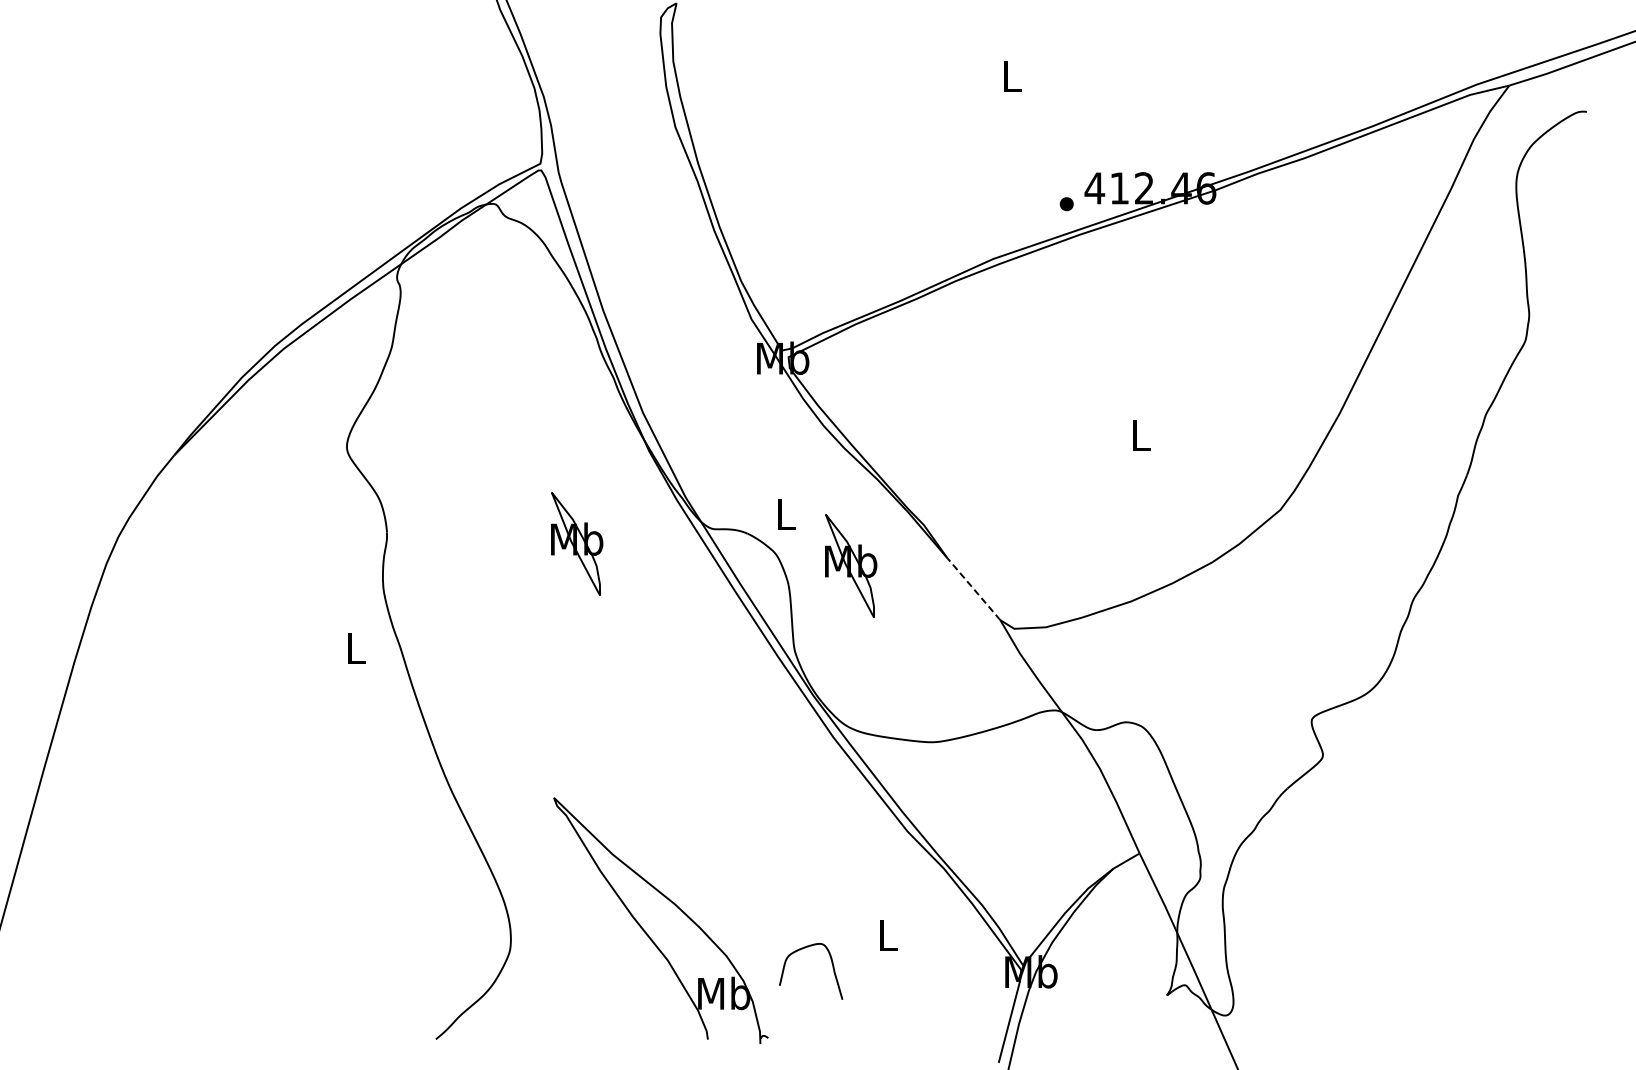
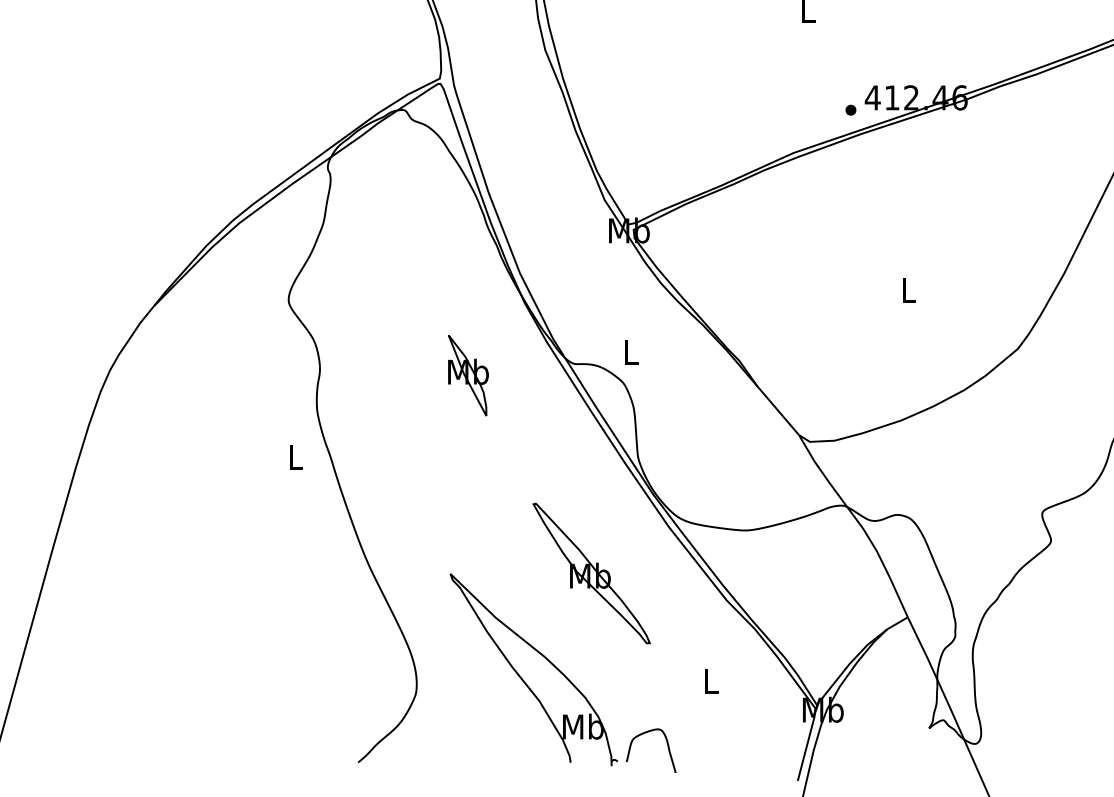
part: (851, 565) -> (682, 392), removed
line: (973, 589) -> (778, 411), dashed -> solid
part: (734, 797) -> (591, 573), added
curve: (832, 968) -> (667, 748), moved

